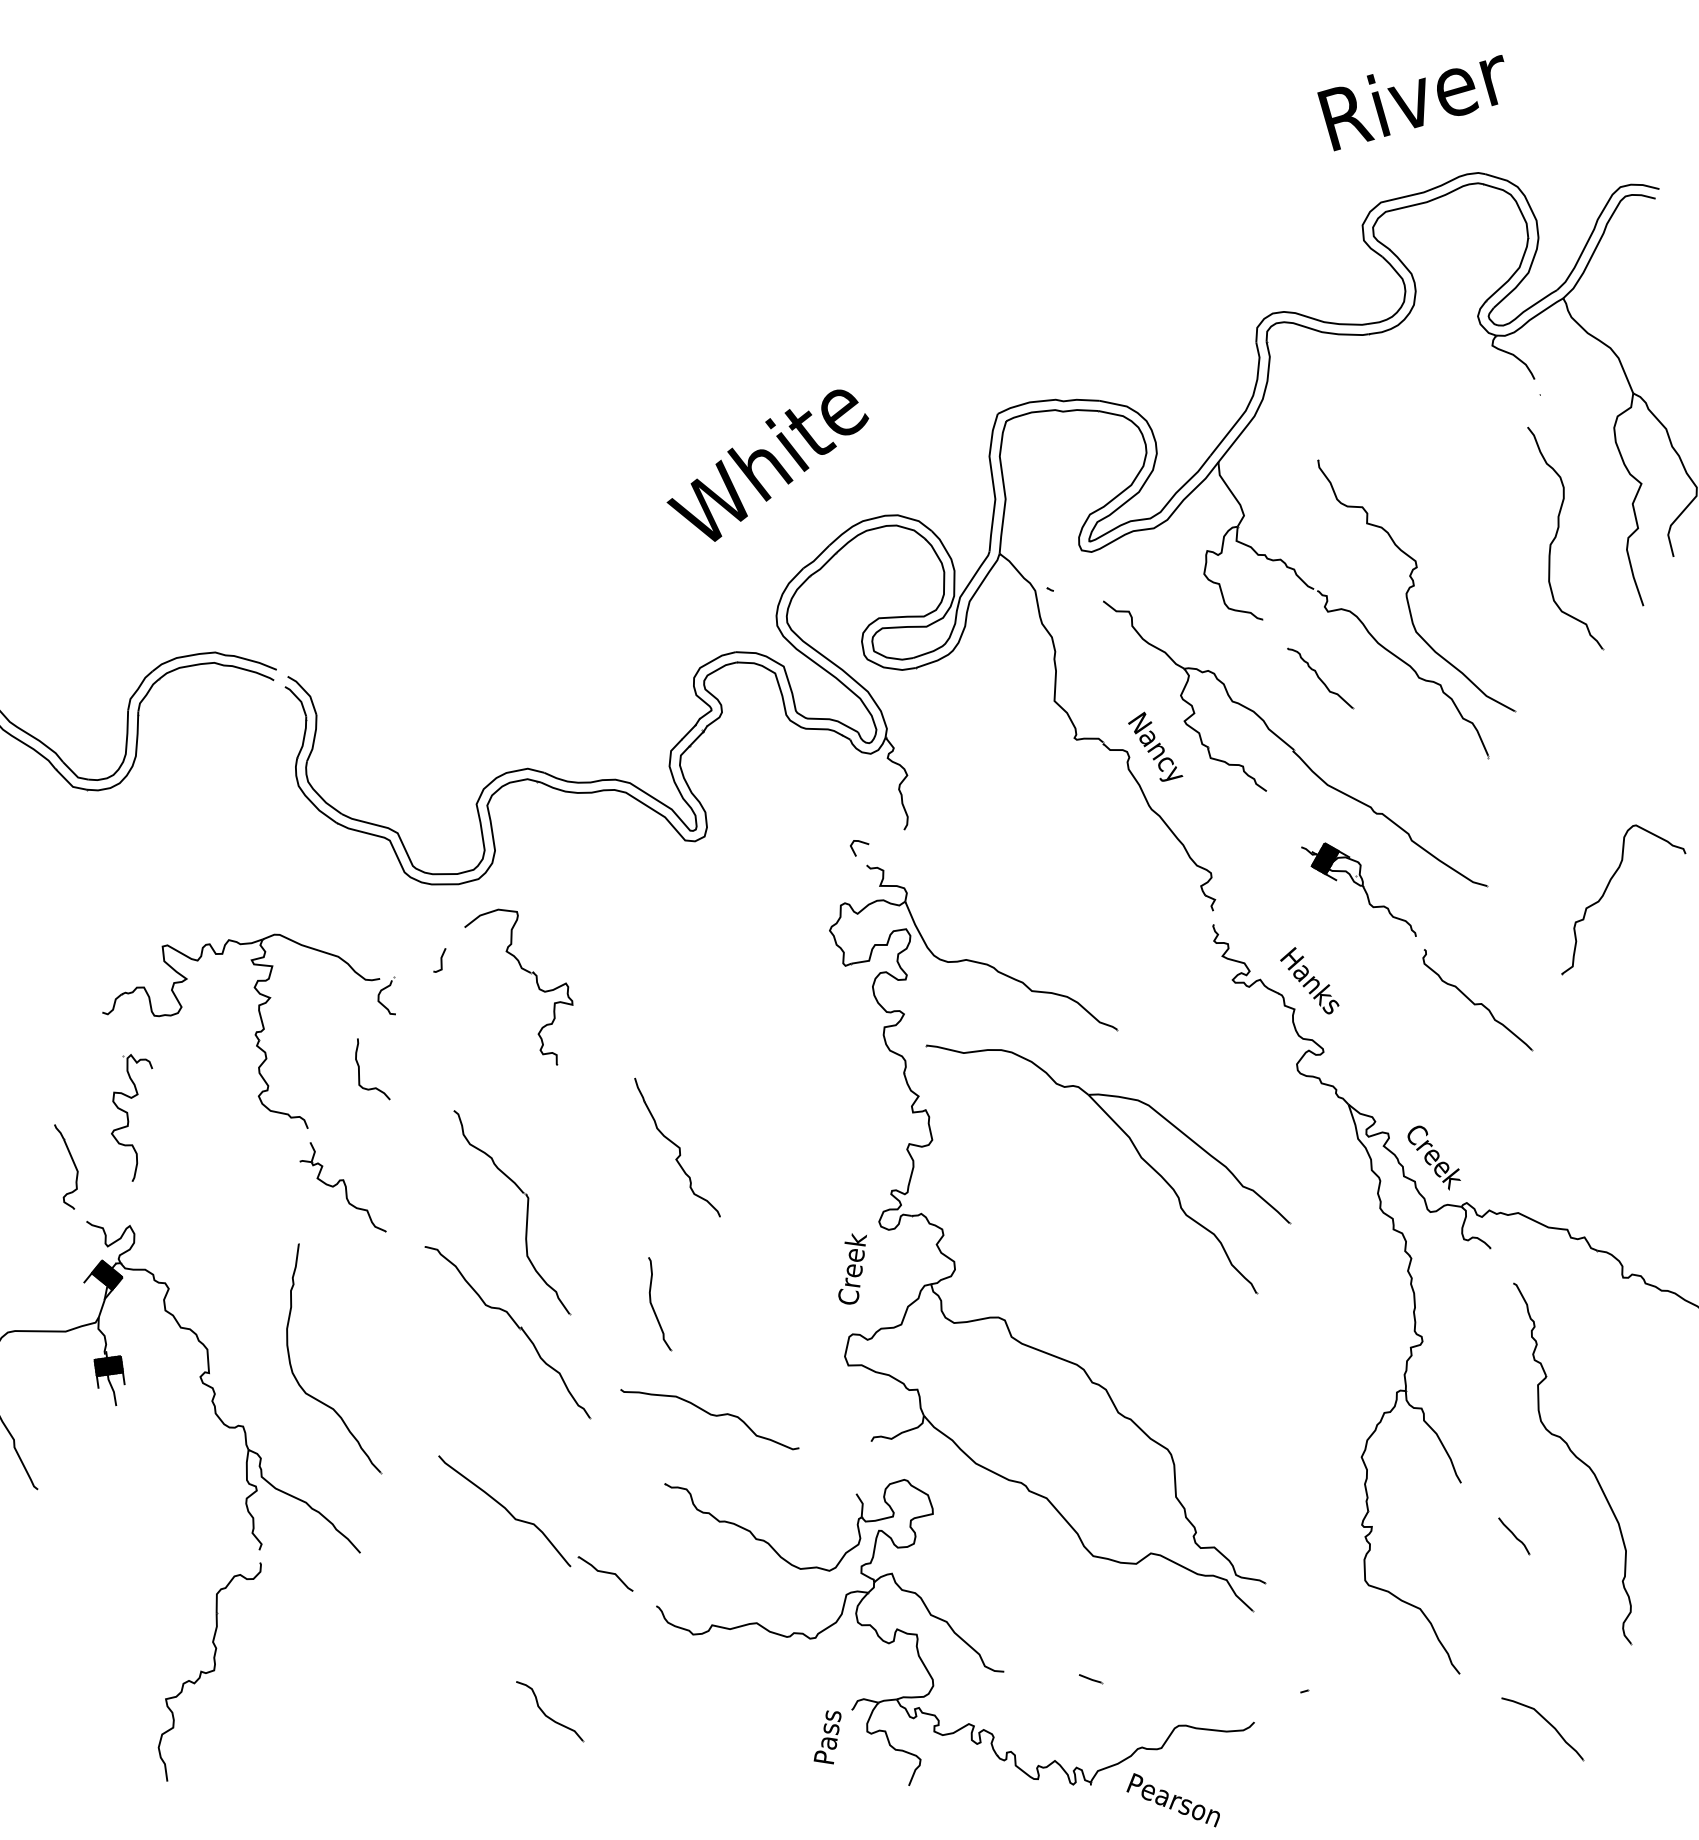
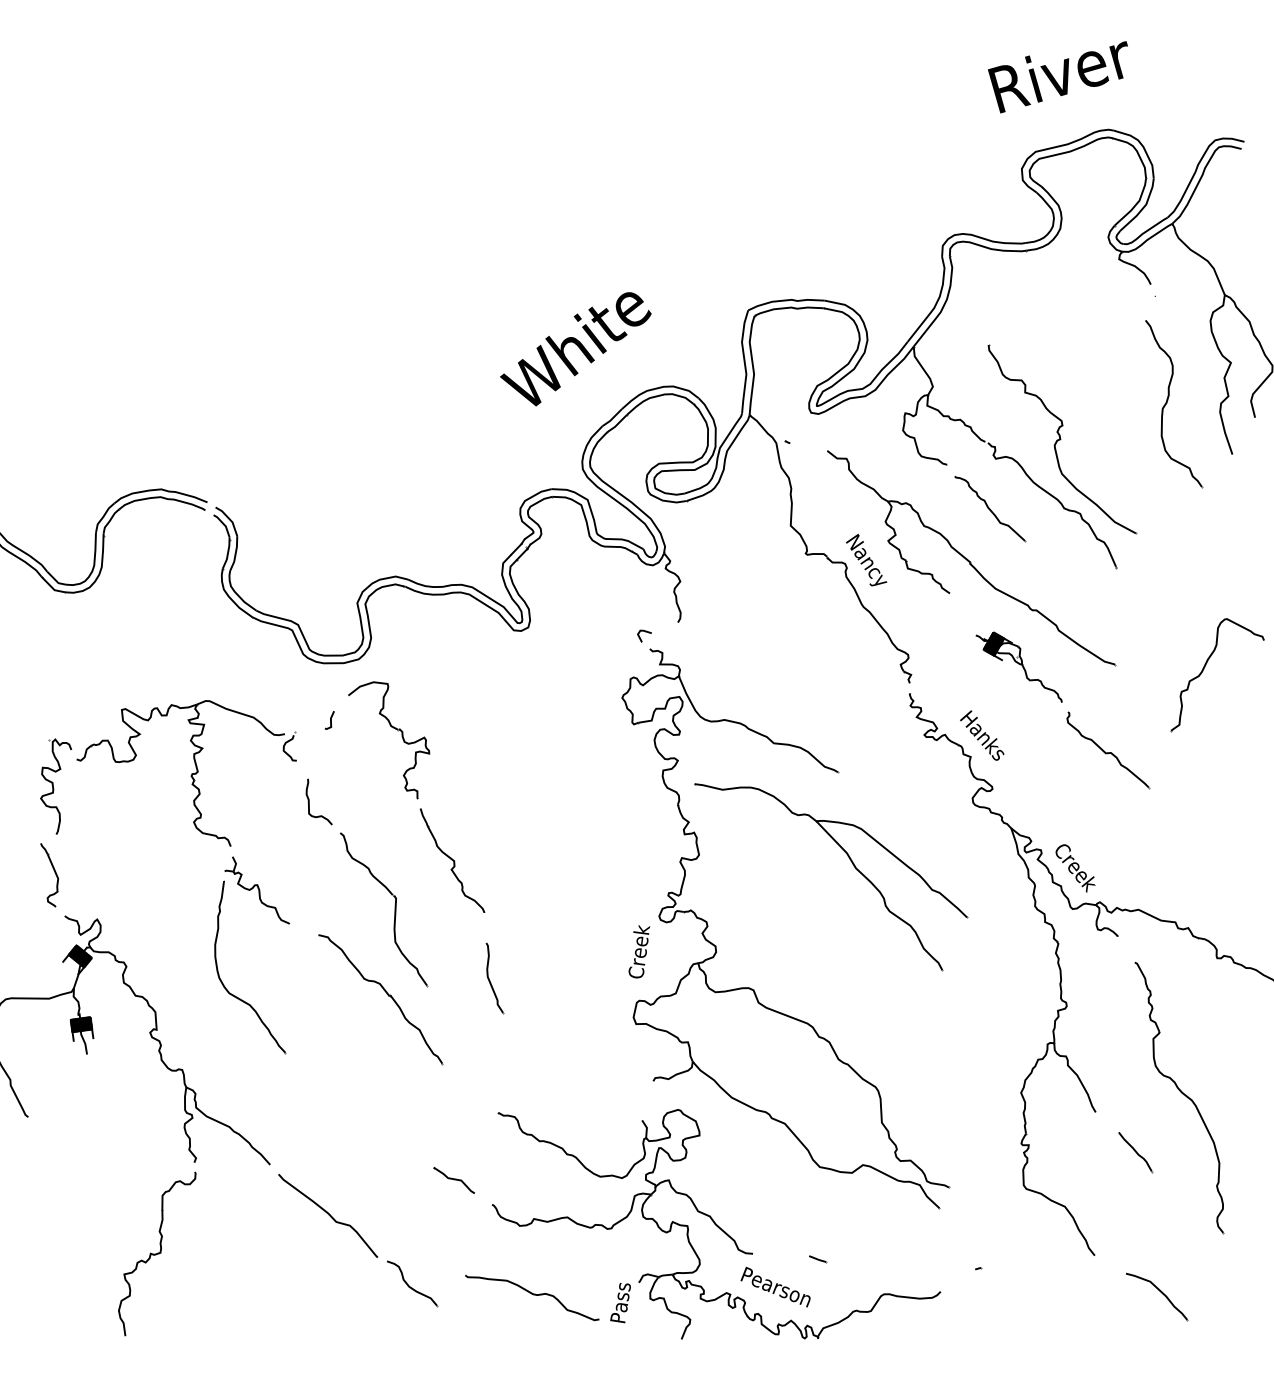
part: (1320, 678) -> (990, 508), size x1.43
curve: (359, 1069) -> (309, 802), moved
part: (132, 1117) -> (56, 786), moved
part: (677, 1147) -> (452, 860), moved
part: (296, 1377) -> (222, 981), moved
curve: (710, 1415) -> (532, 1294), moved
curve: (506, 1511) -> (329, 1216), moved
part: (1514, 1536) -> (1135, 1152), size x1.43
text: (1172, 1800) -> (775, 1287), moved

